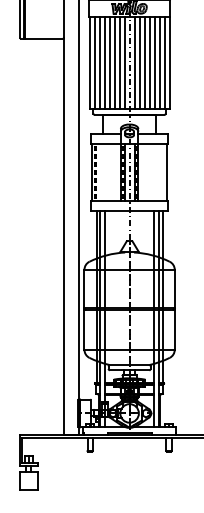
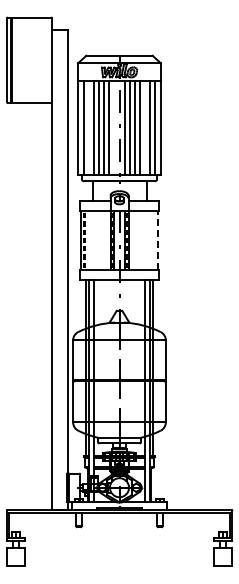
line: (99, 62) -> (88, 127), removed
line: (124, 62) -> (114, 127), removed
line: (154, 62) -> (145, 127), removed
line: (166, 172) -> (157, 240), solid -> dashed

